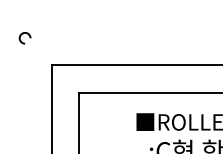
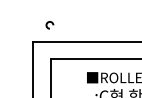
arc: (21, 38) -> (47, 25), moved

